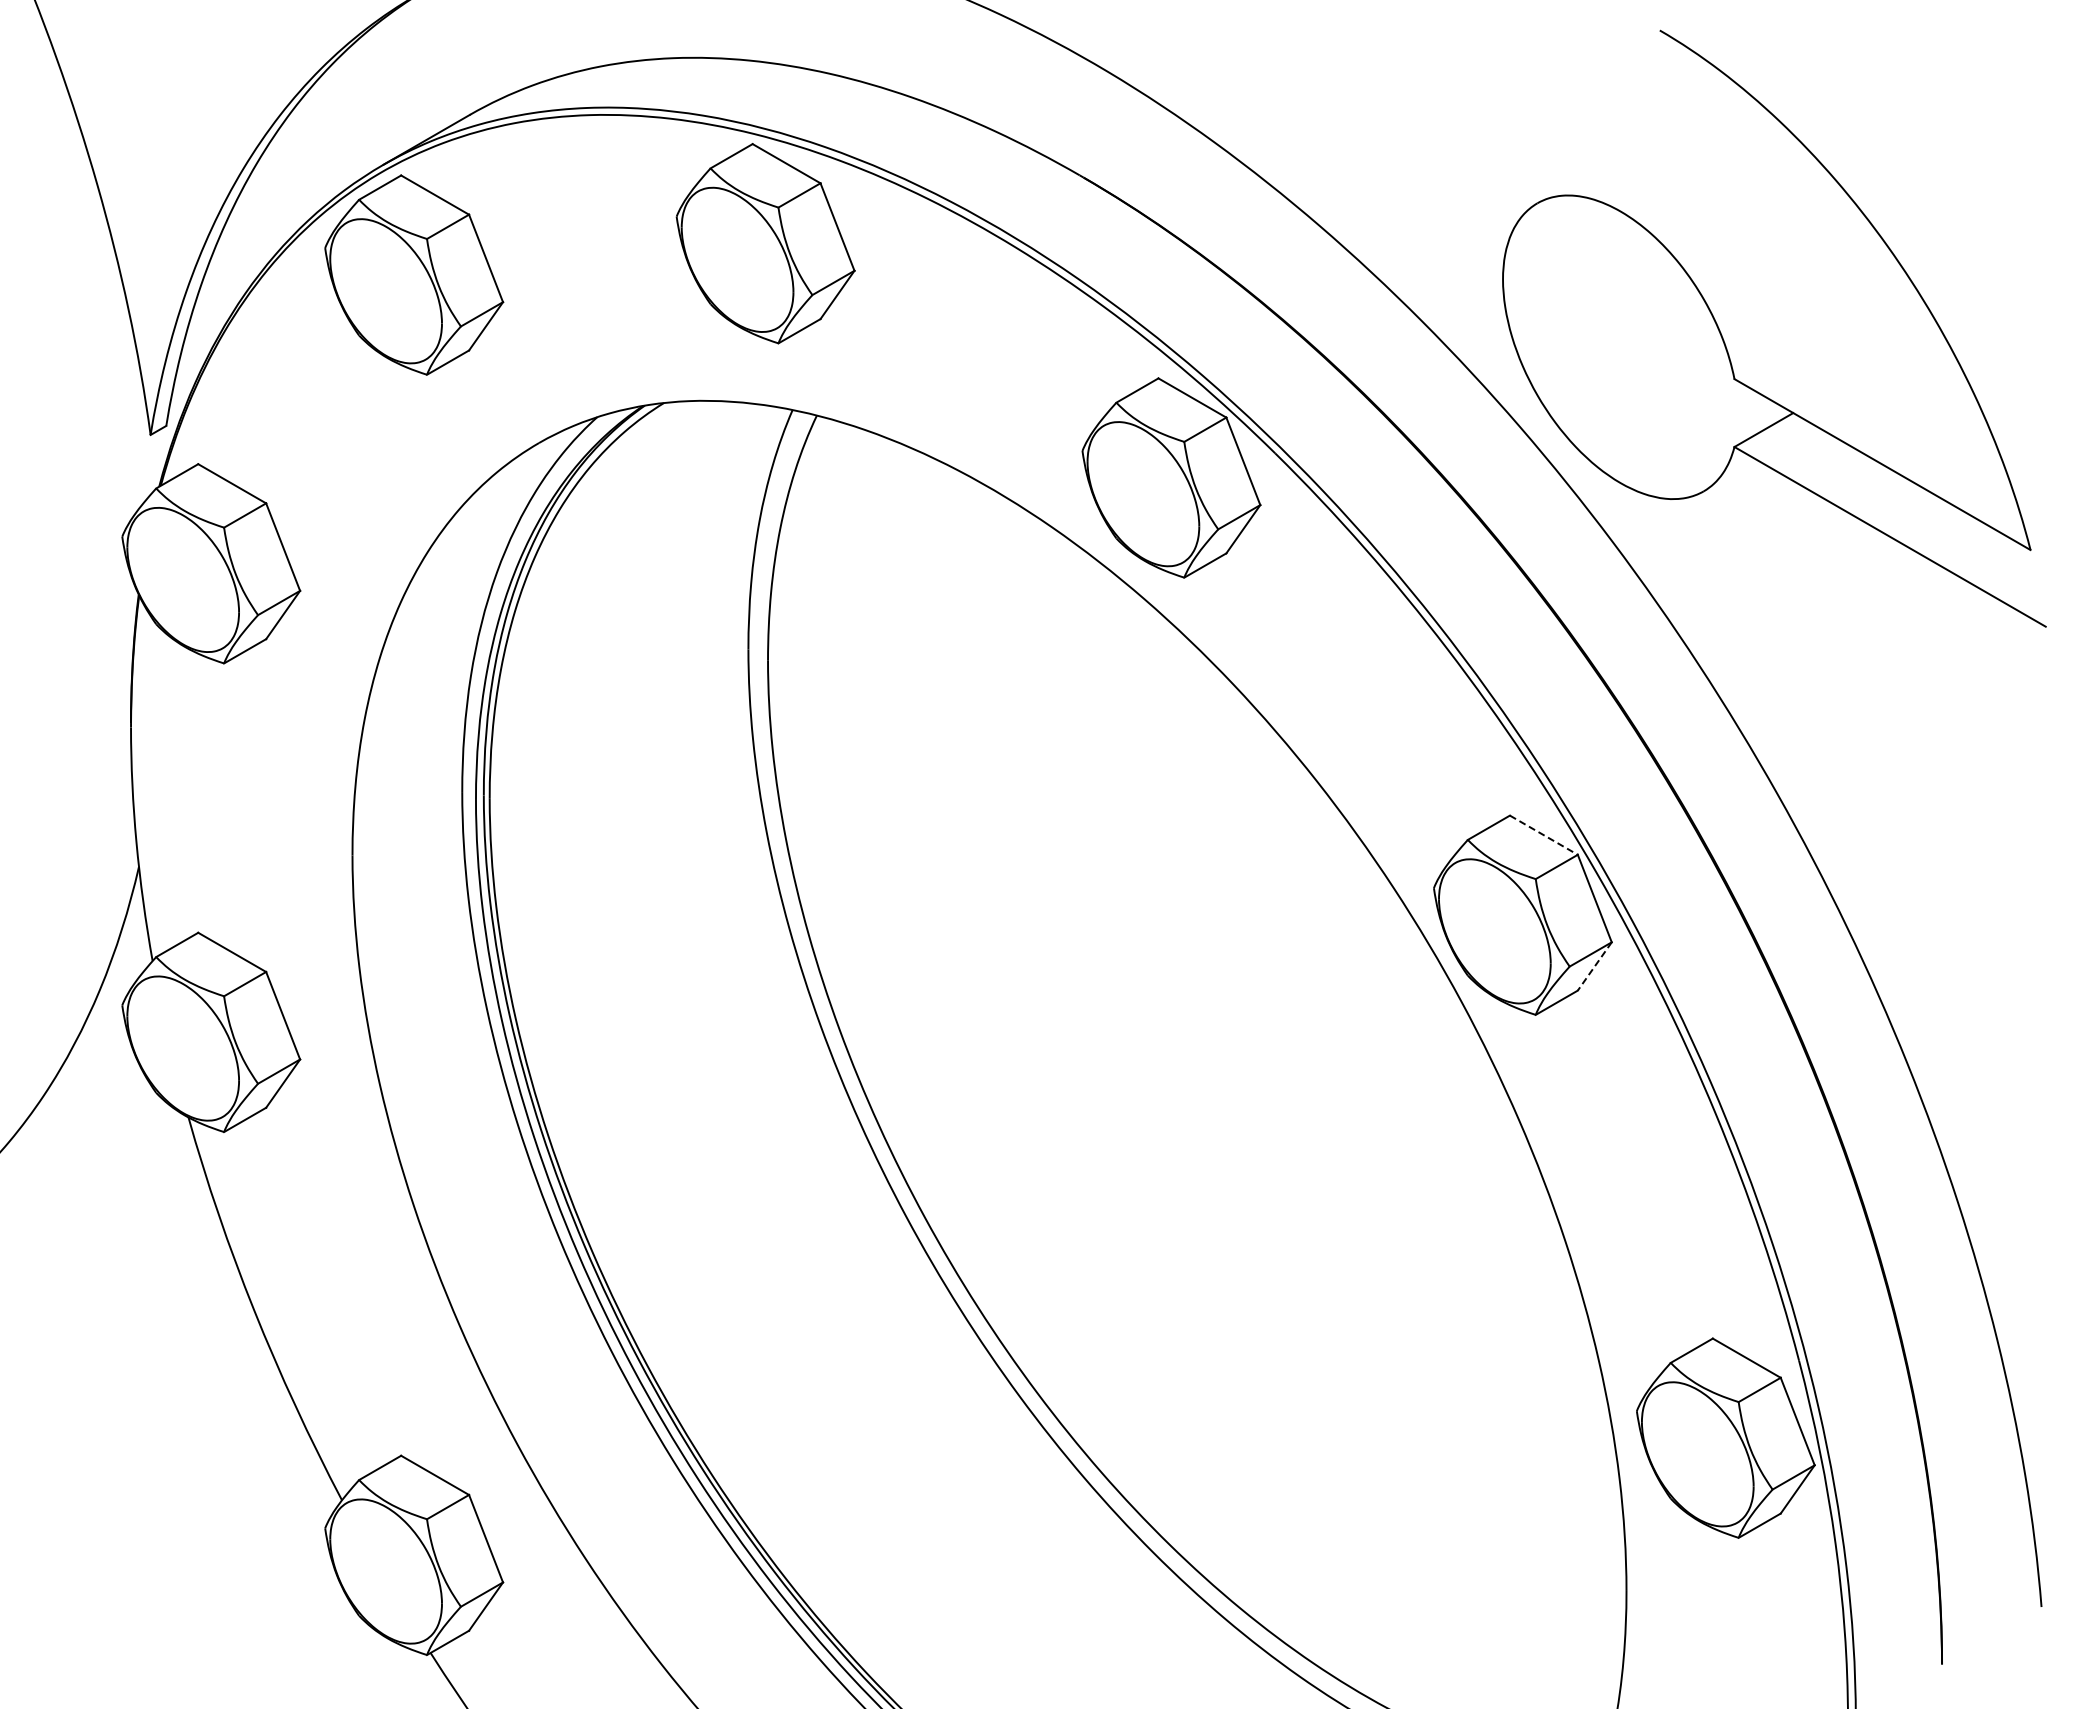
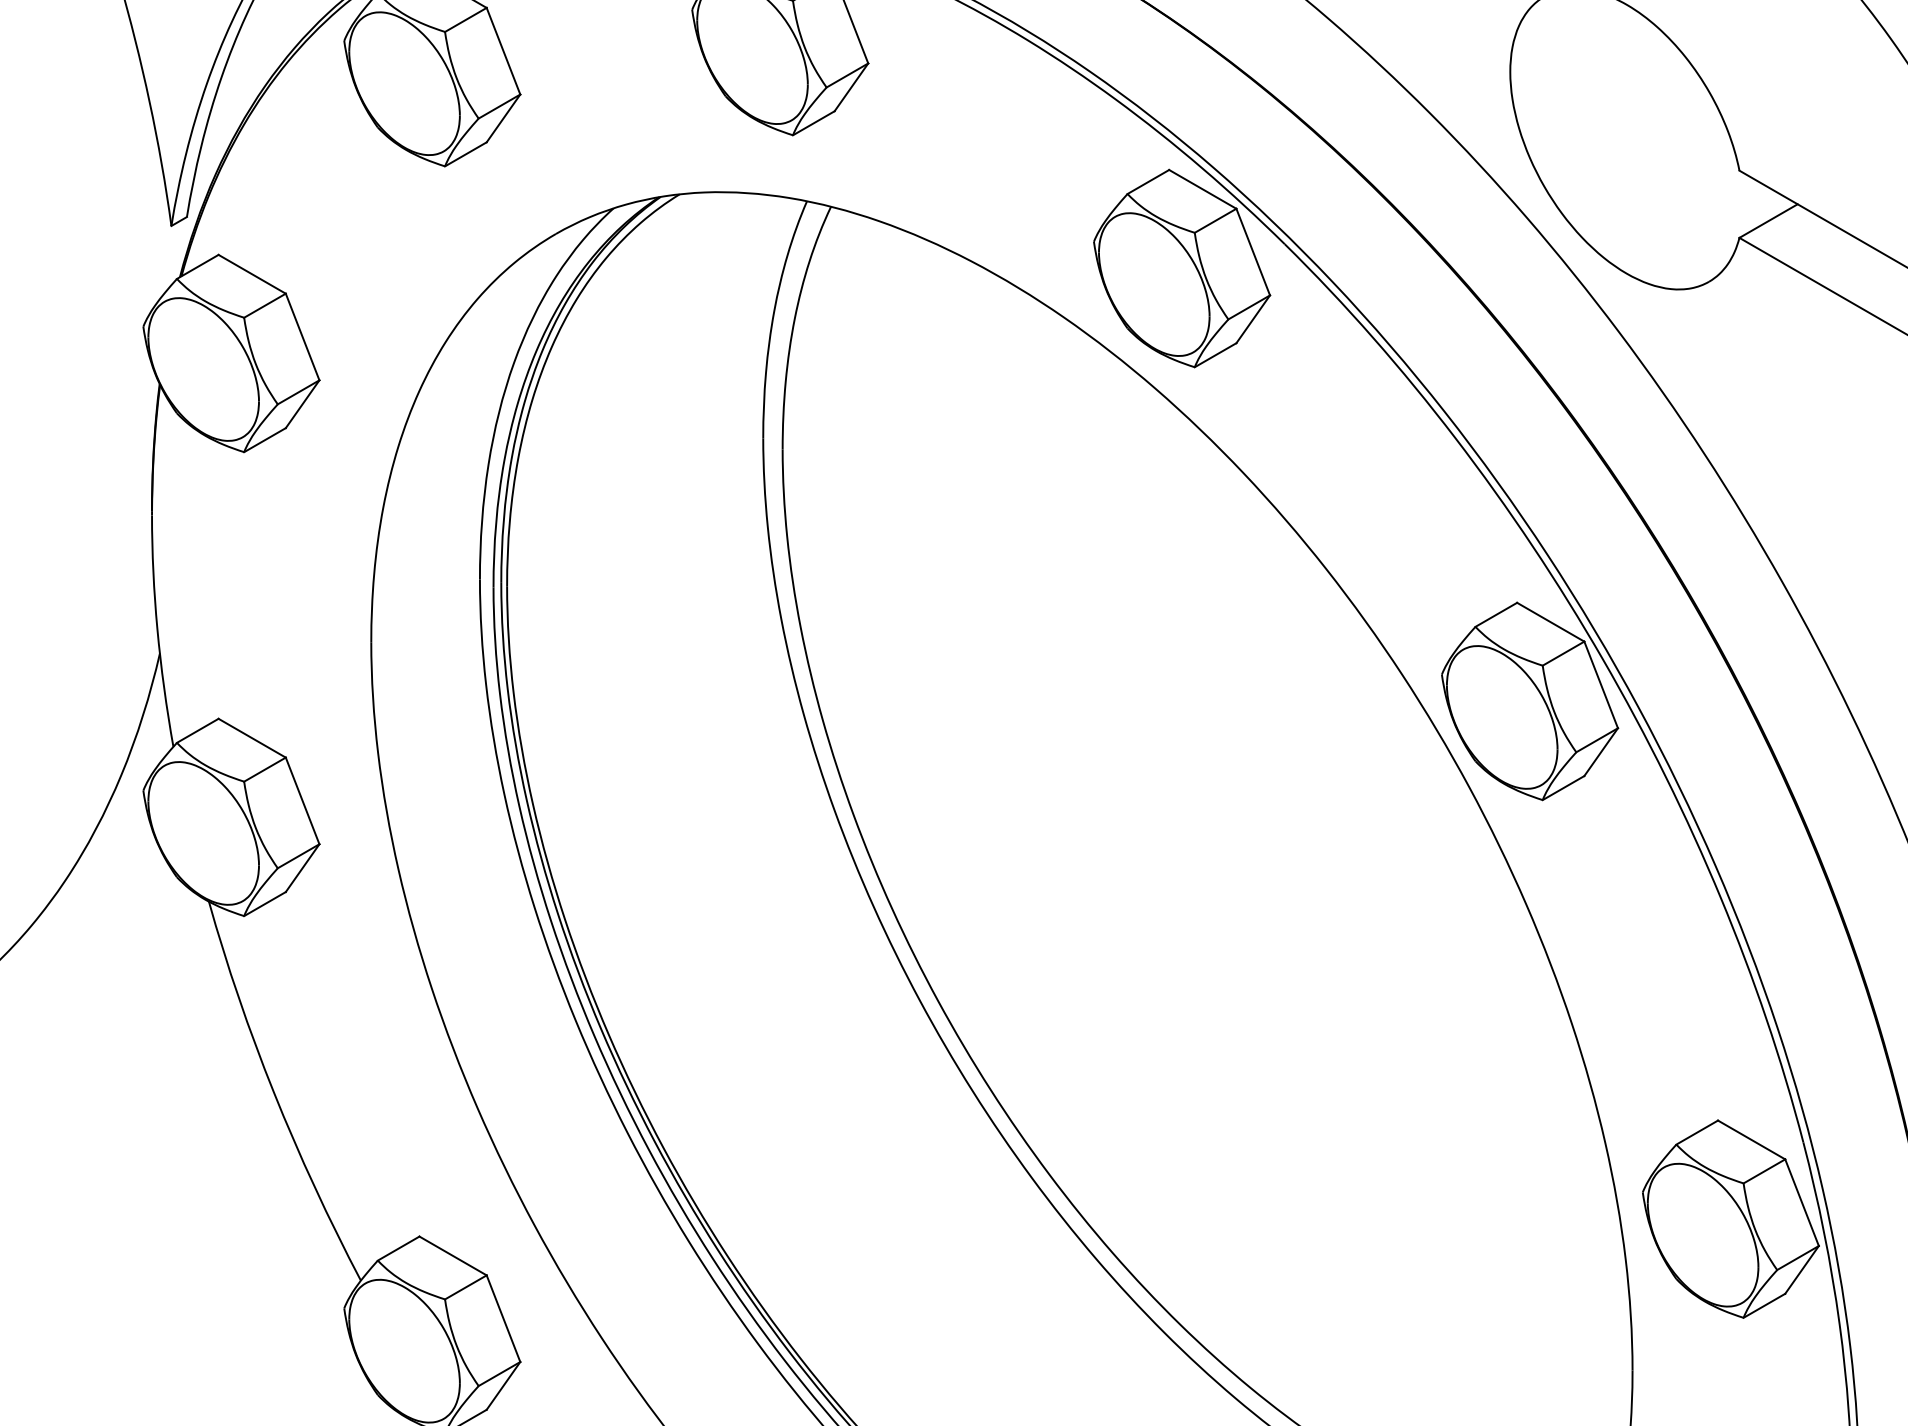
line: (1544, 835) -> (1551, 622), dashed -> solid
line: (1594, 966) -> (1600, 752), dashed -> solid

